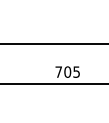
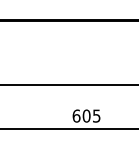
text: (58, 71) -> (76, 115), 705 -> 605

